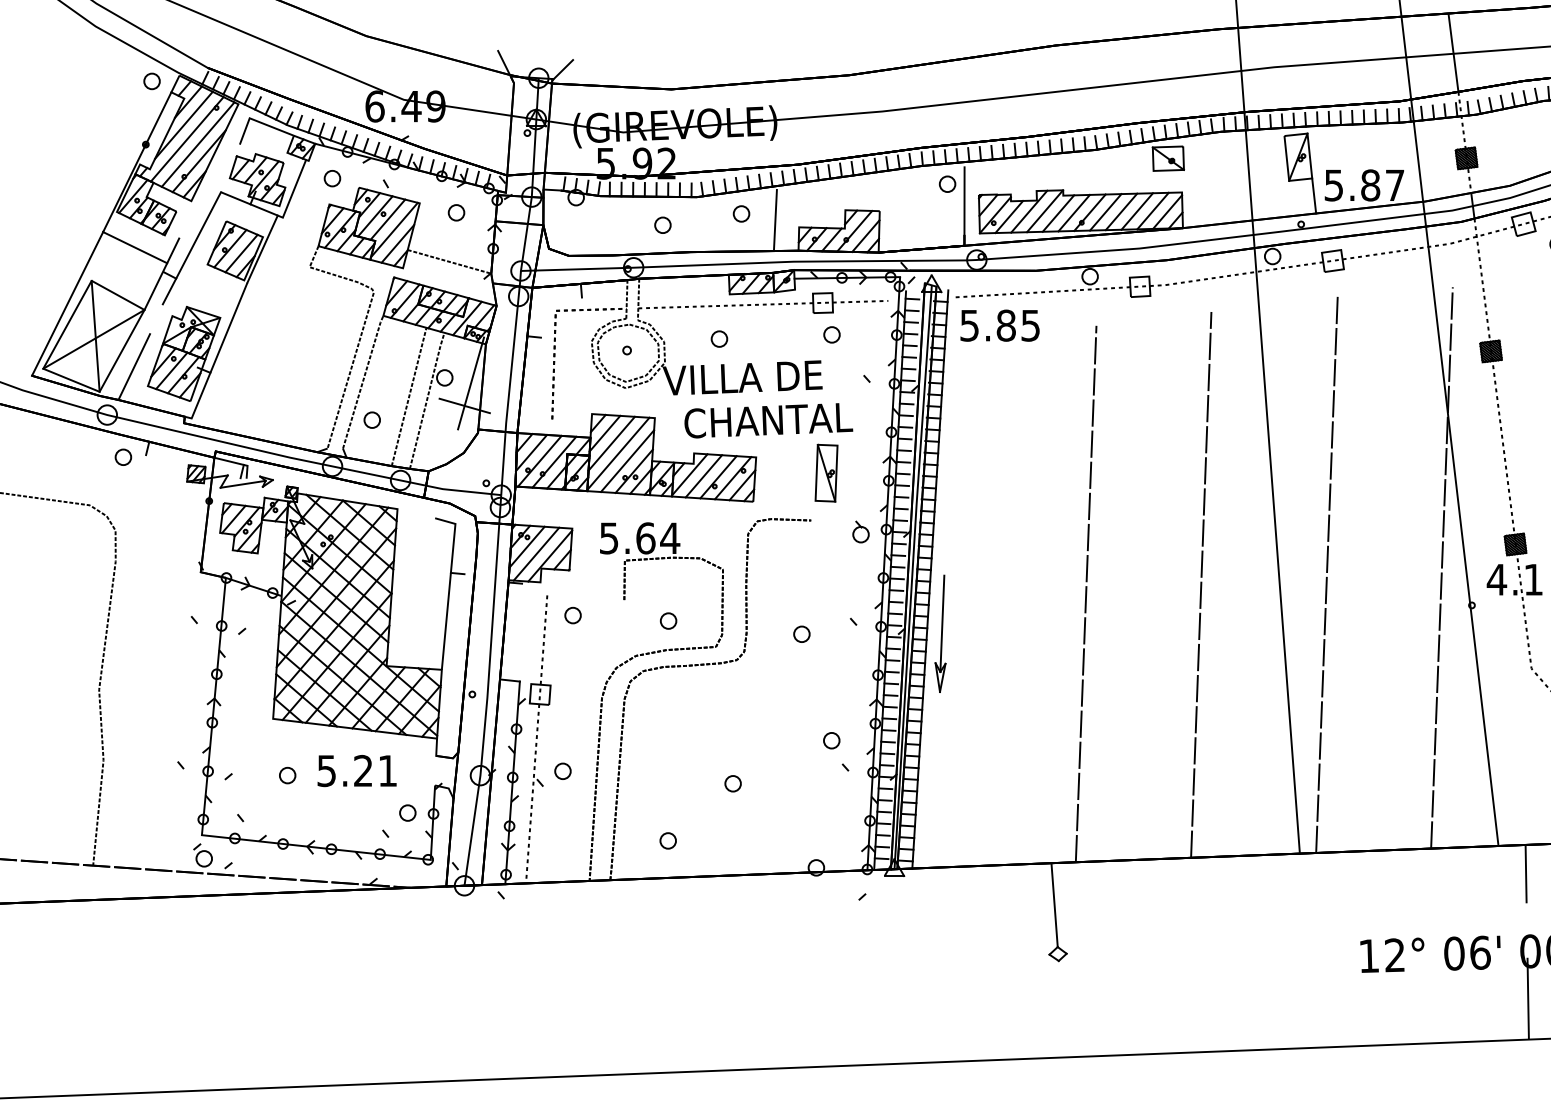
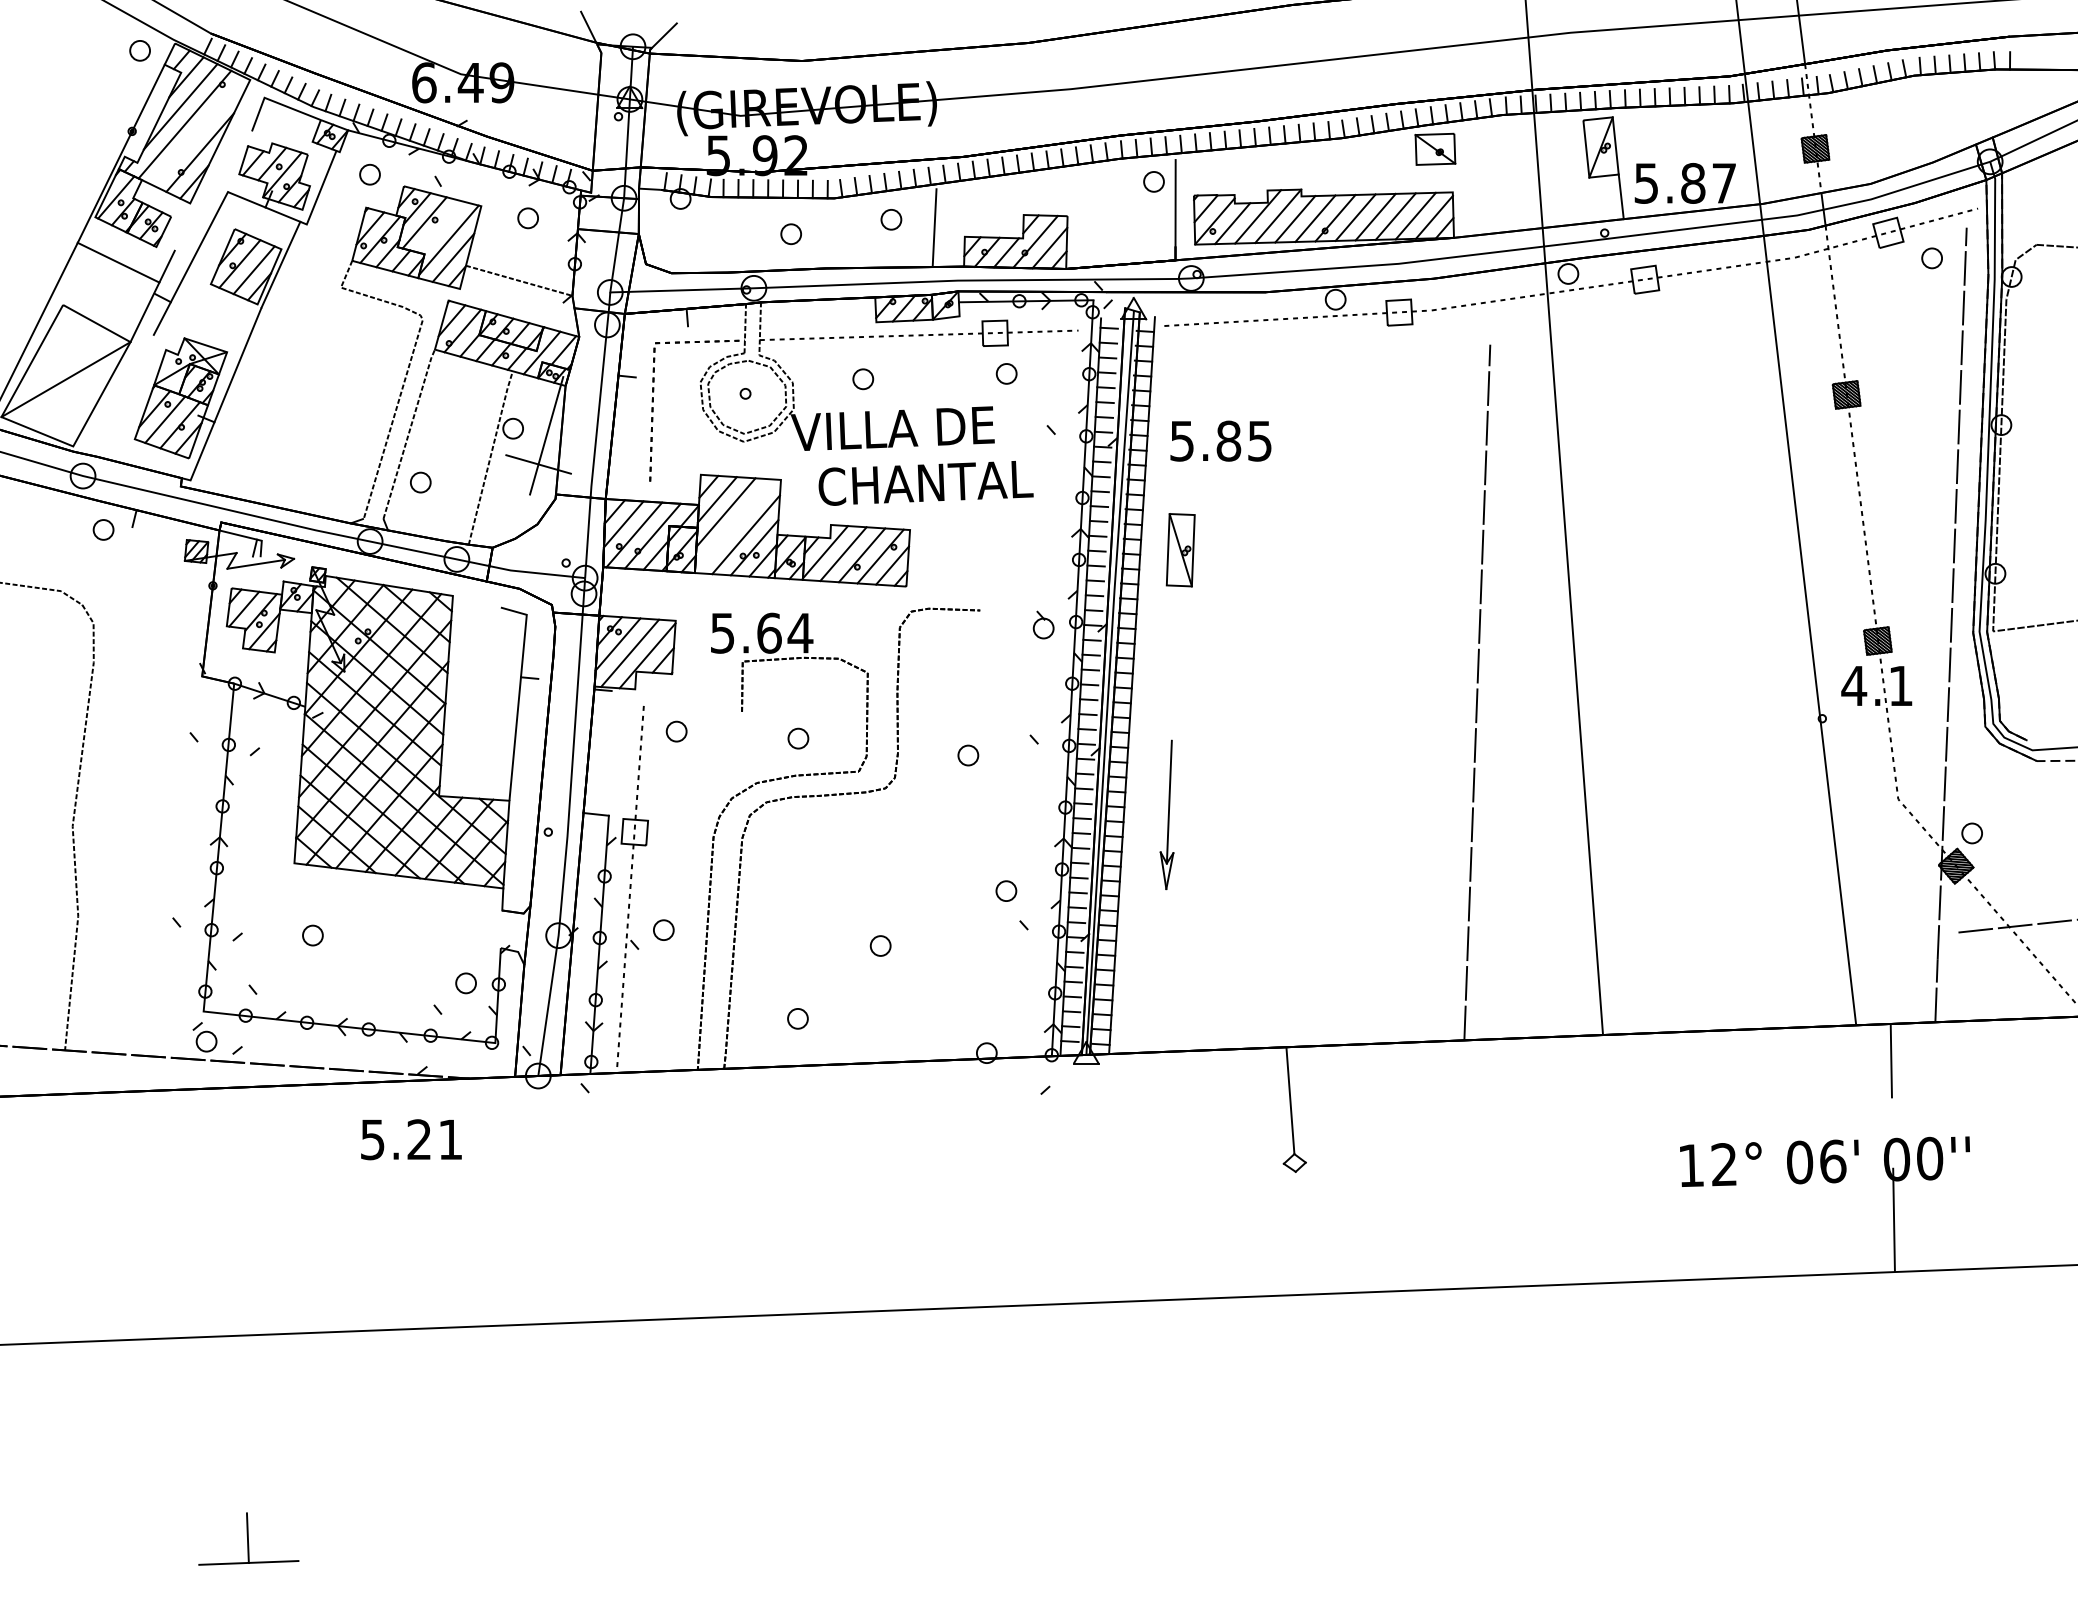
line: (197, 144) -> (198, 131), removed
line: (387, 219) -> (440, 226), removed
text: (999, 325) -> (1220, 440), moved
line: (95, 336) -> (68, 375), removed
line: (134, 366) -> (117, 414), removed
line: (408, 396) -> (467, 452), removed
line: (618, 453) -> (734, 525), removed
part: (826, 473) -> (1180, 550), moved
line: (1441, 567) -> (1783, 670), removed
line: (1326, 573) -> (1637, 677), removed
line: (1086, 594) -> (1330, 704), removed
part: (940, 633) -> (1166, 814), moved
text: (357, 770) -> (411, 1139), moved

